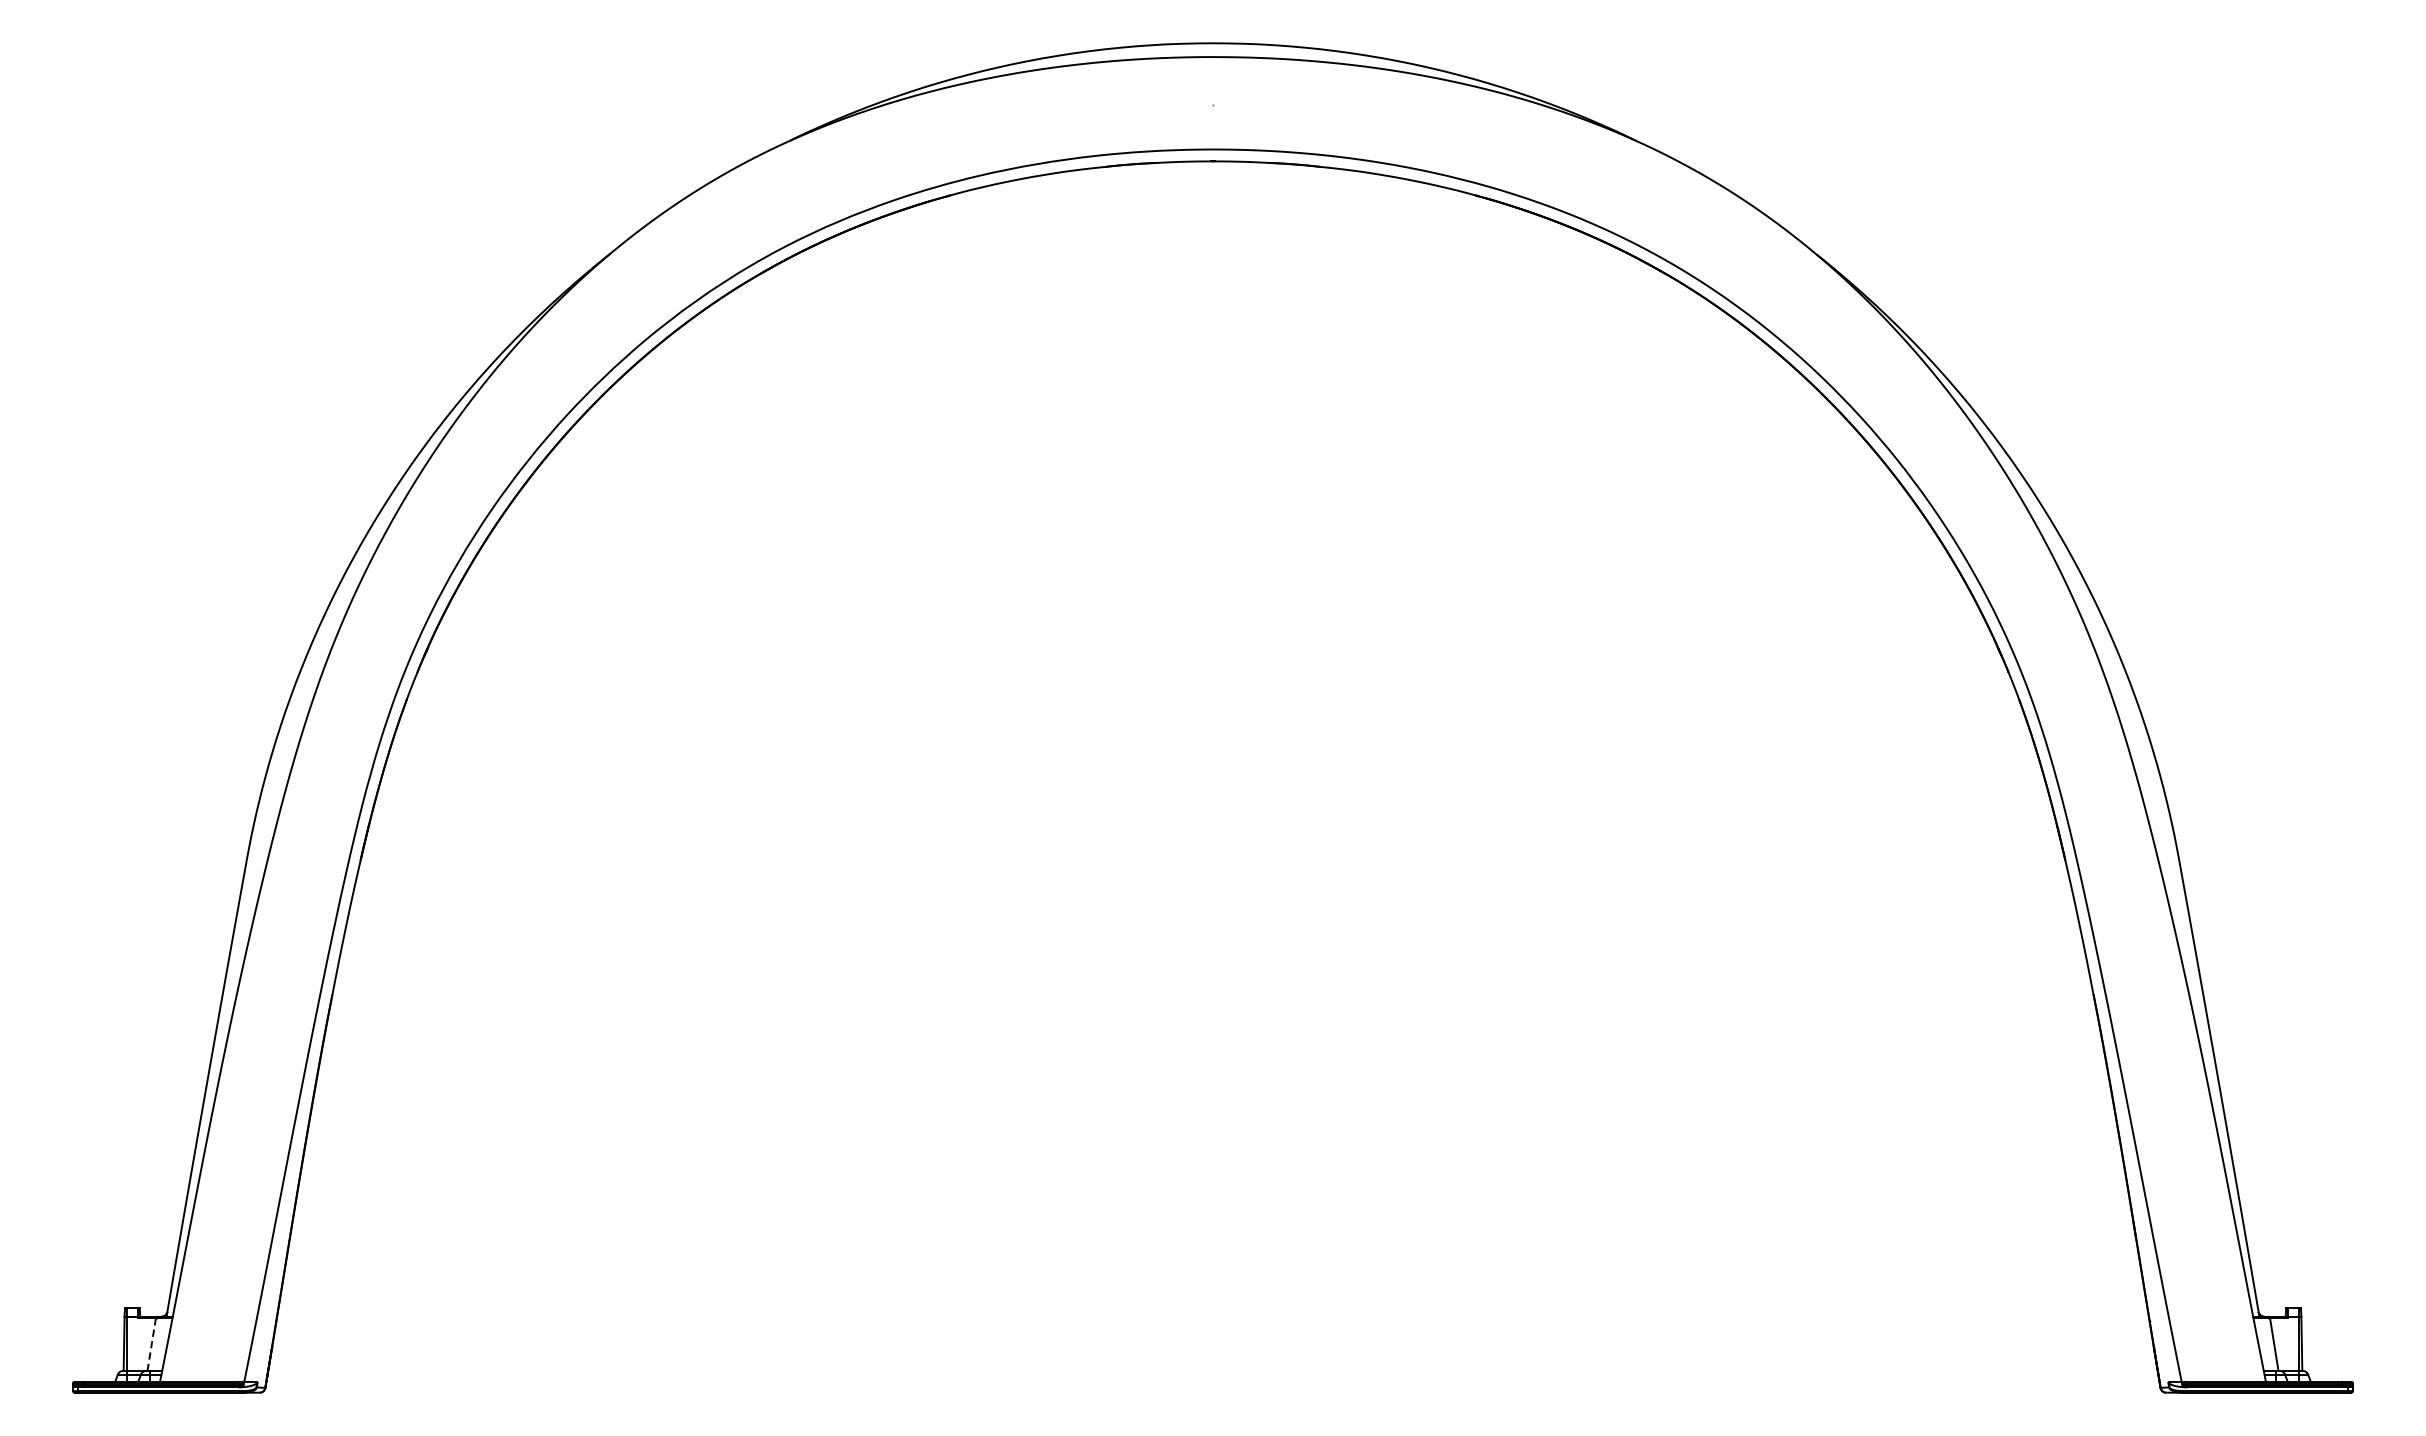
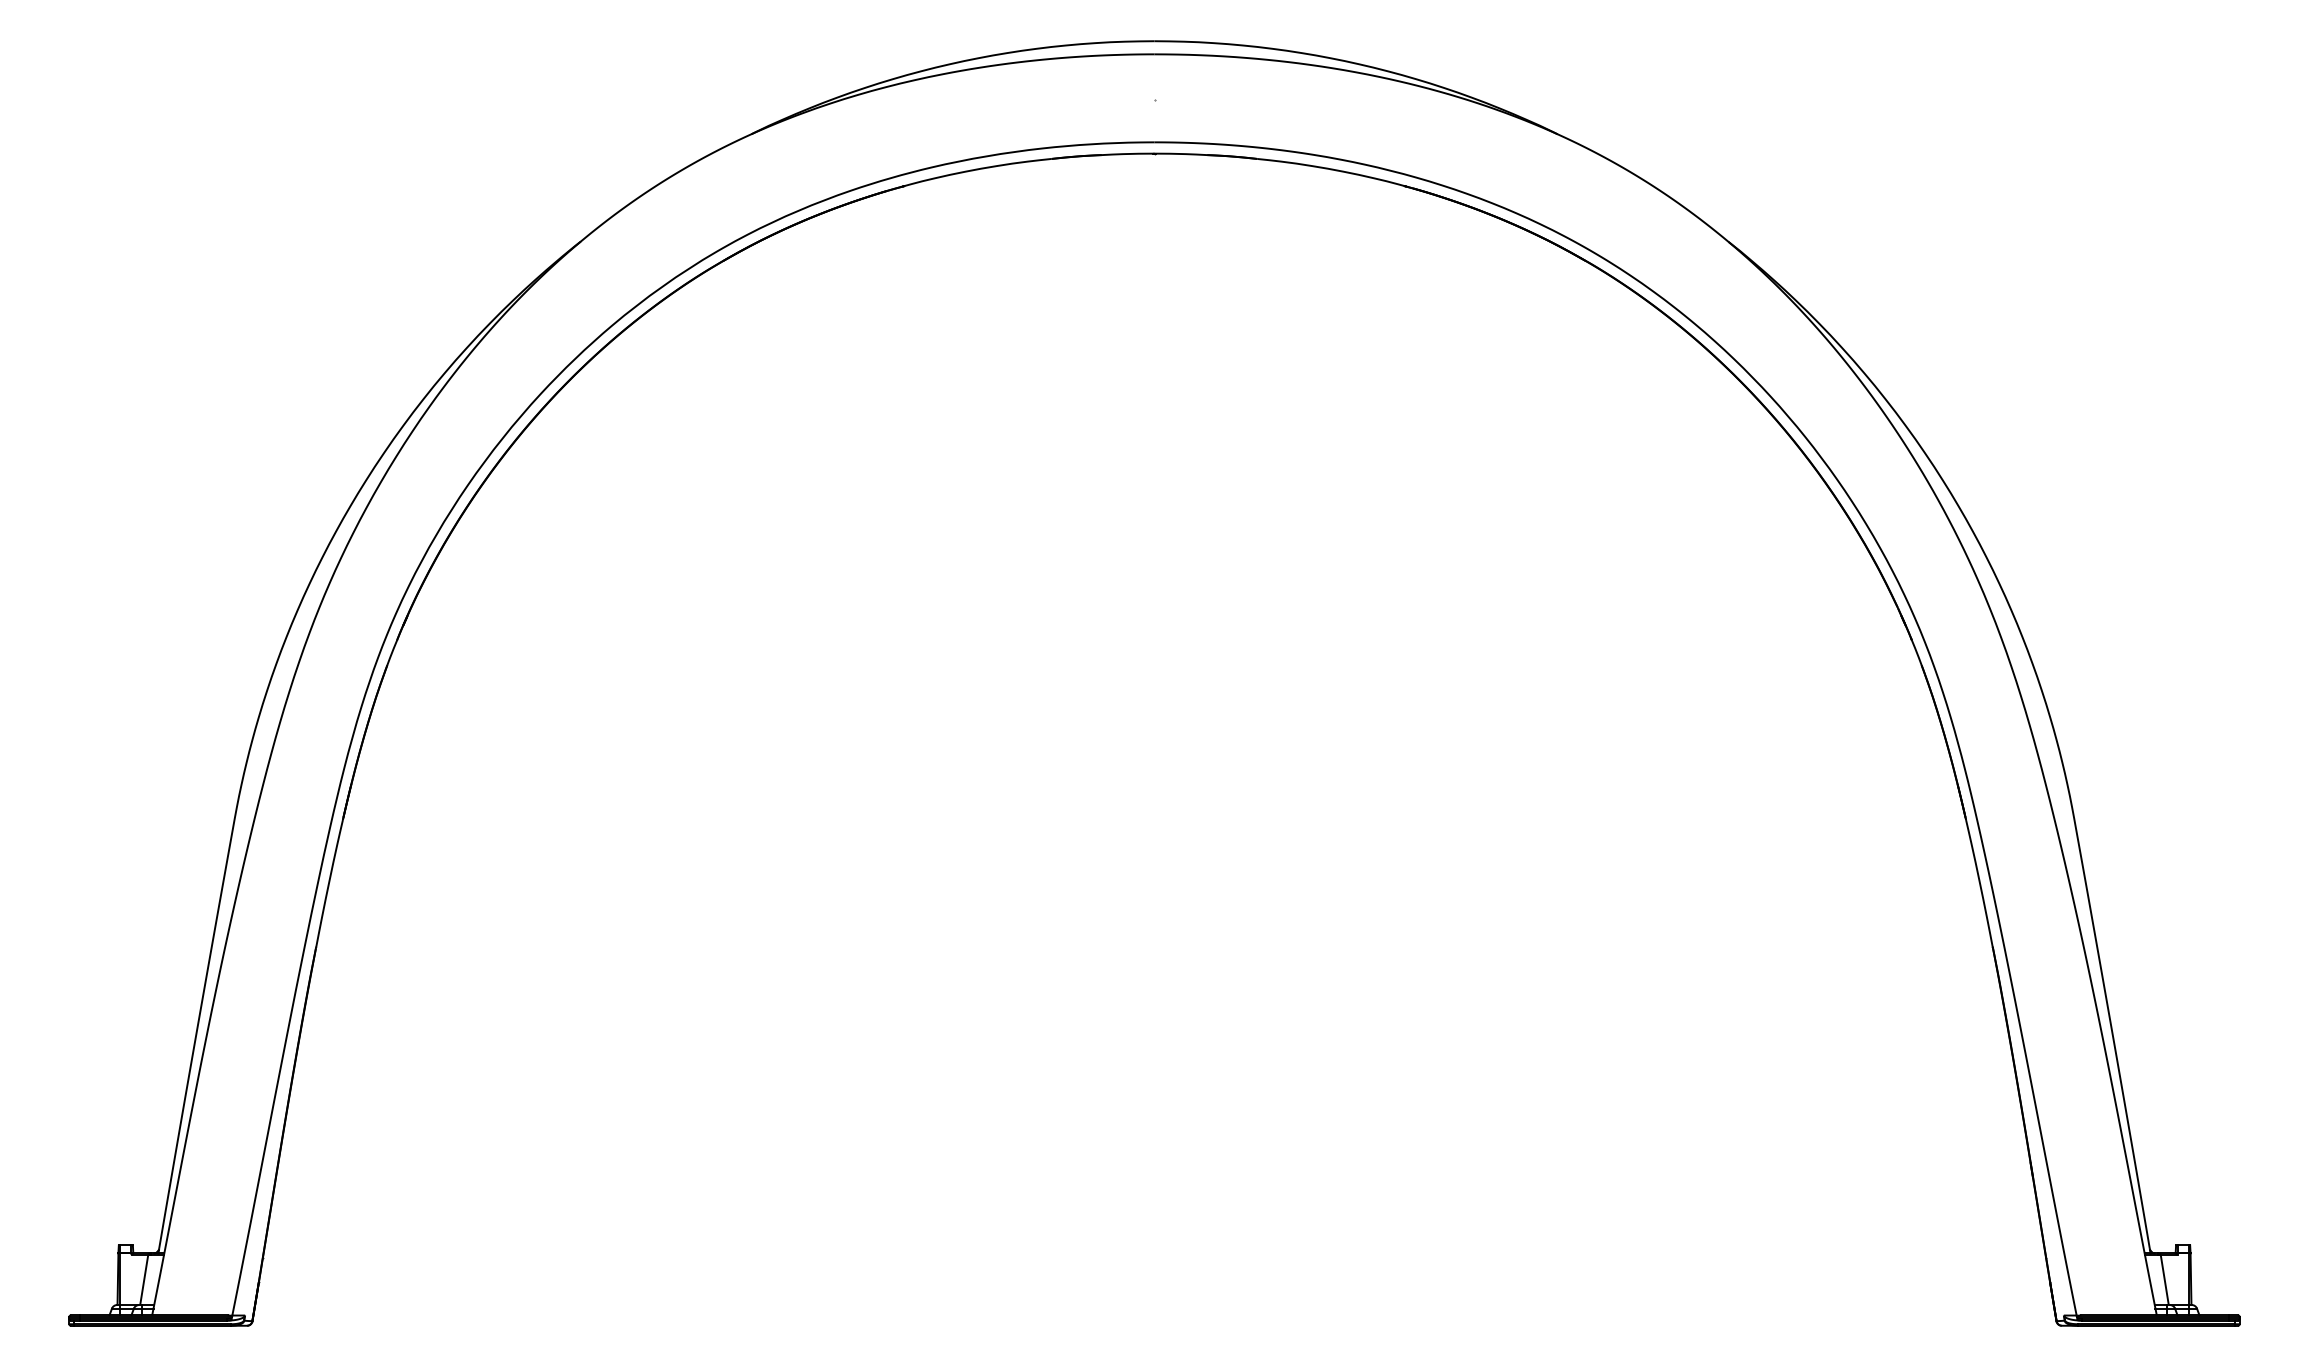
line: (151, 1345) -> (144, 1280), dashed -> solid

